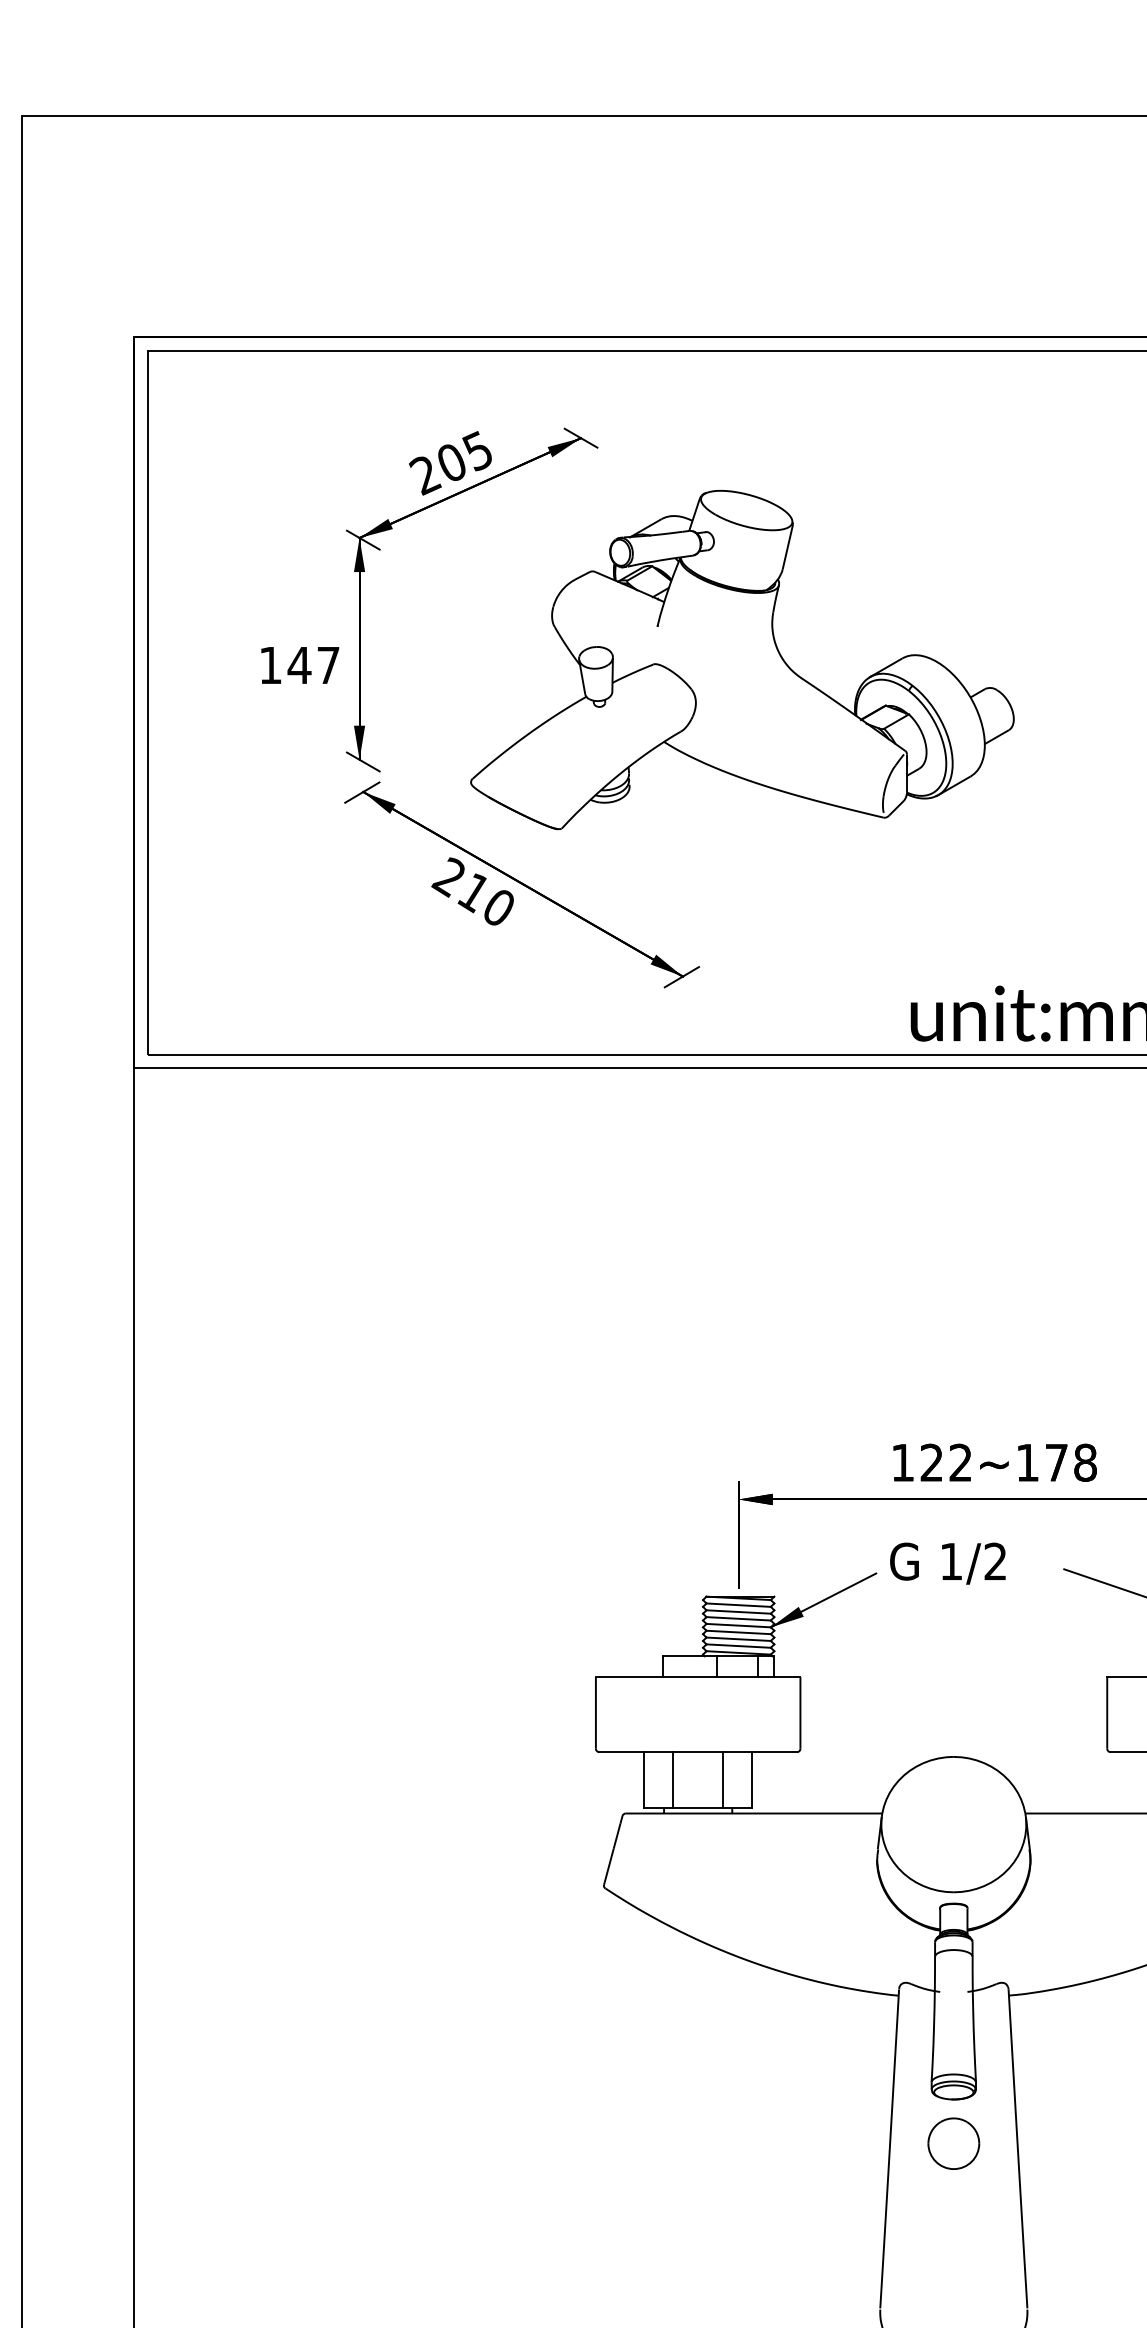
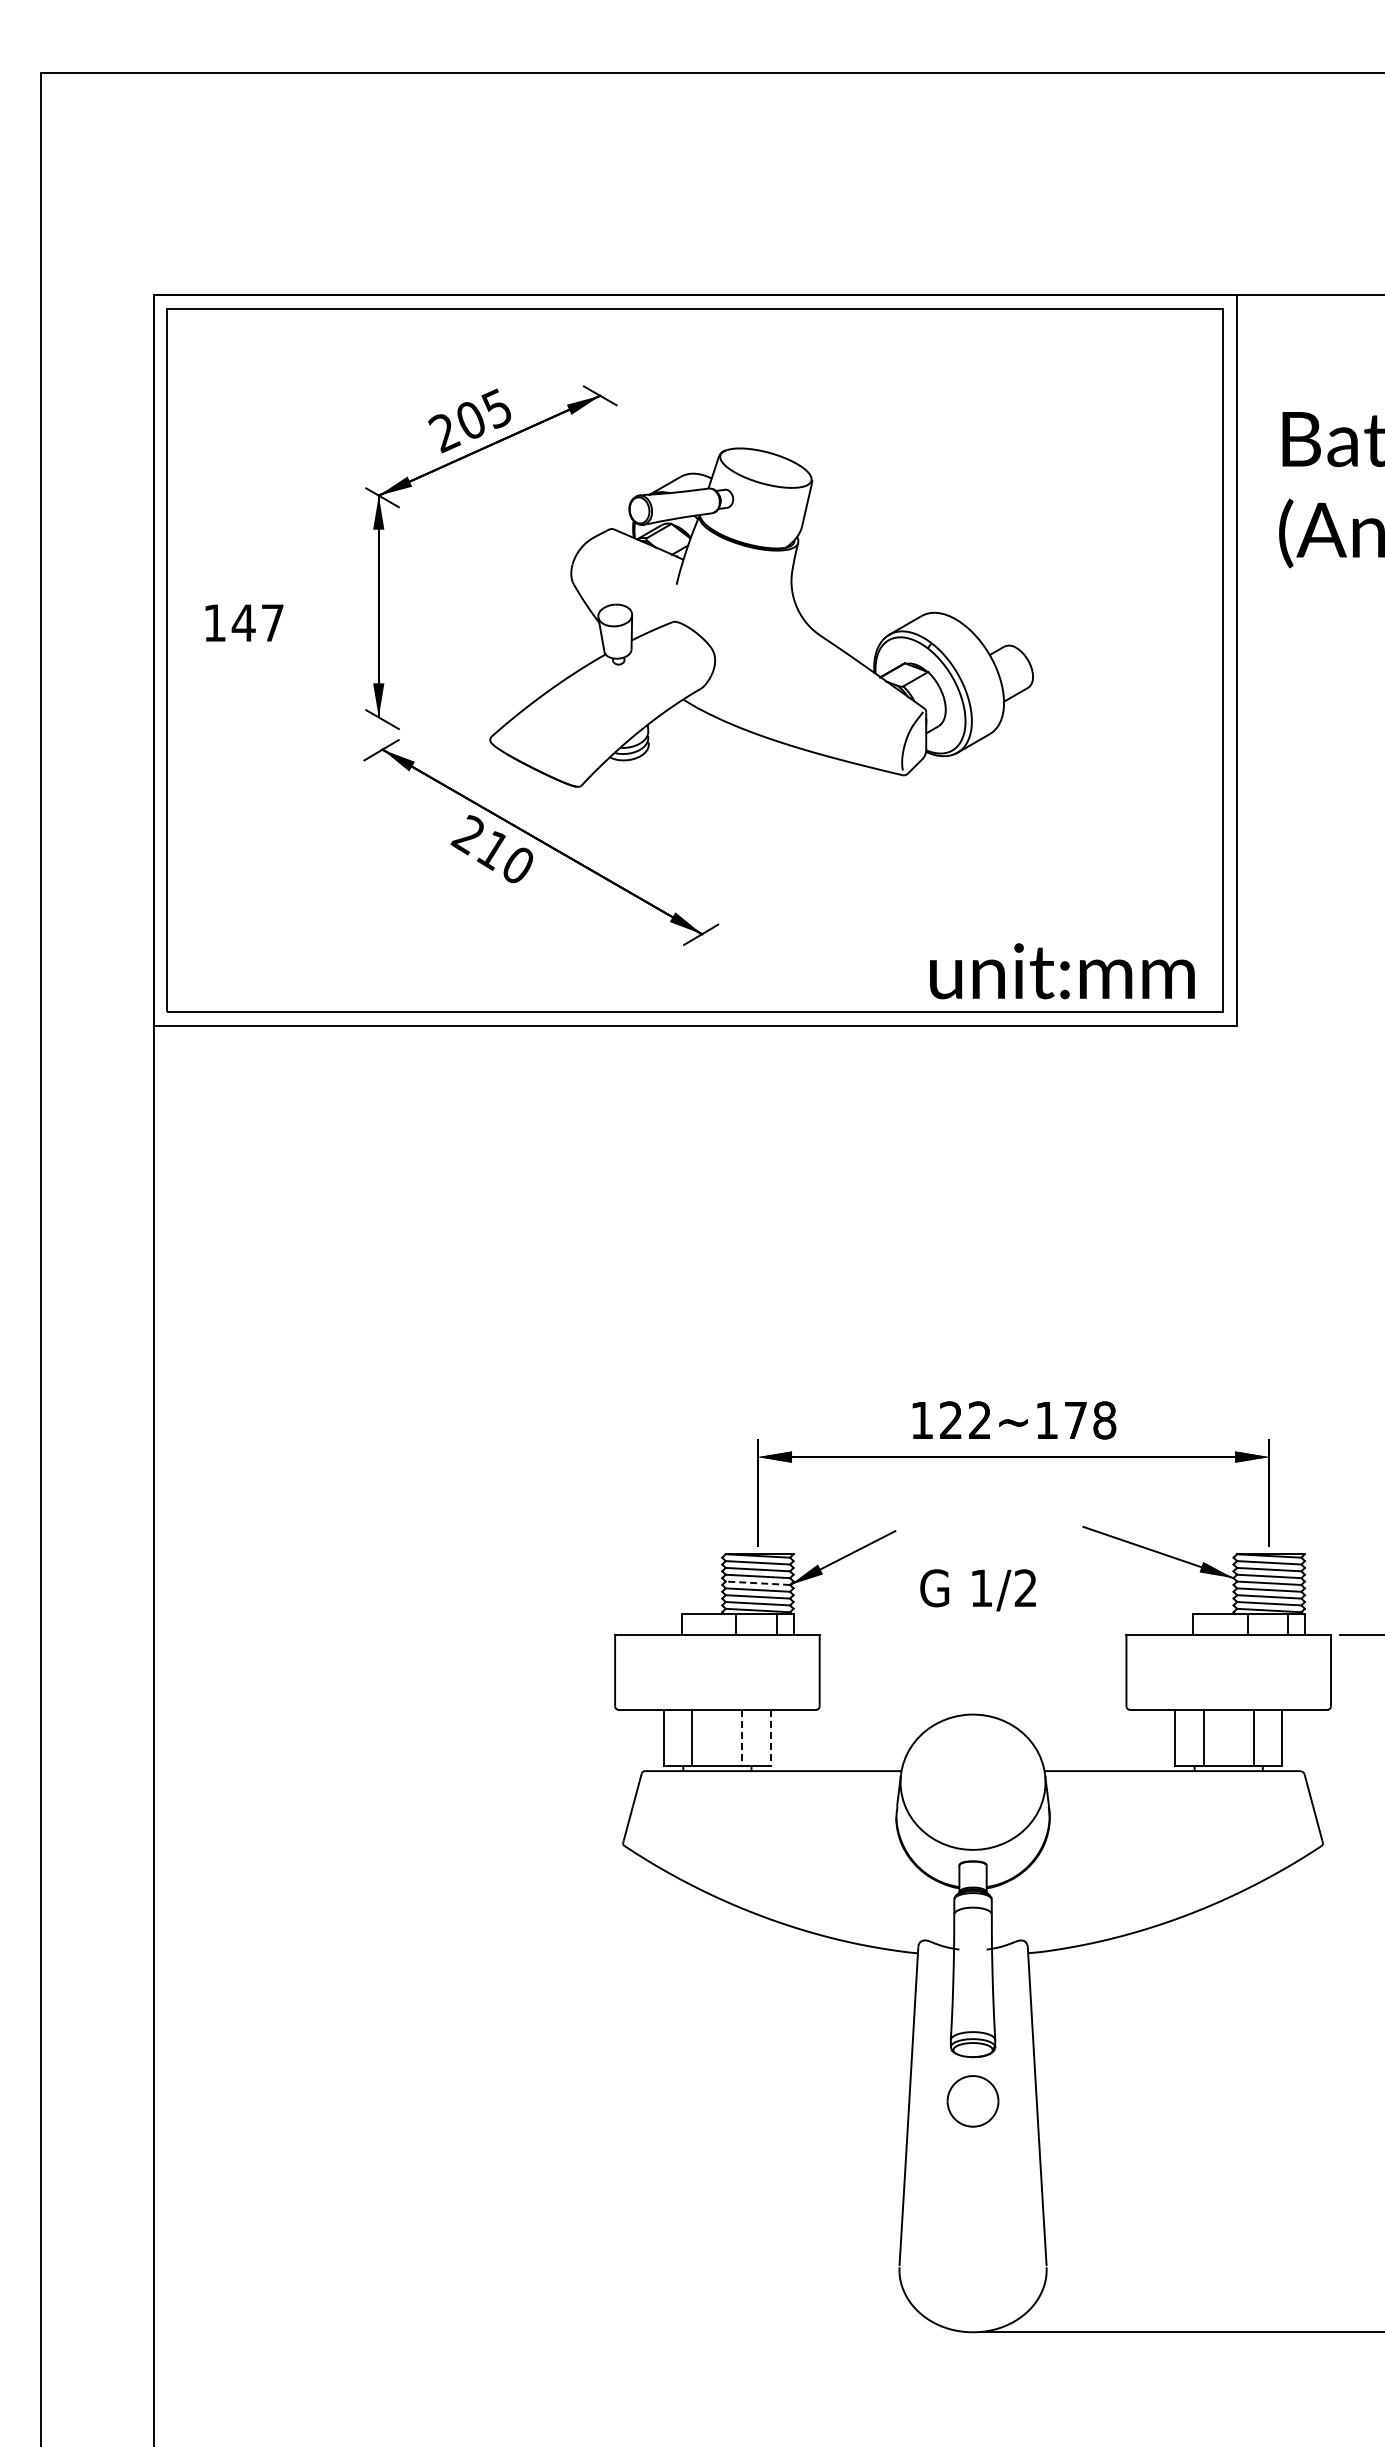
text: (300, 664) -> (244, 622), moved
text: (947, 1563) -> (977, 1590), moved
line: (738, 1625) -> (757, 1583), solid -> dashed
line: (723, 1780) -> (742, 1738), solid -> dashed
line: (752, 1780) -> (771, 1738), solid -> dashed

